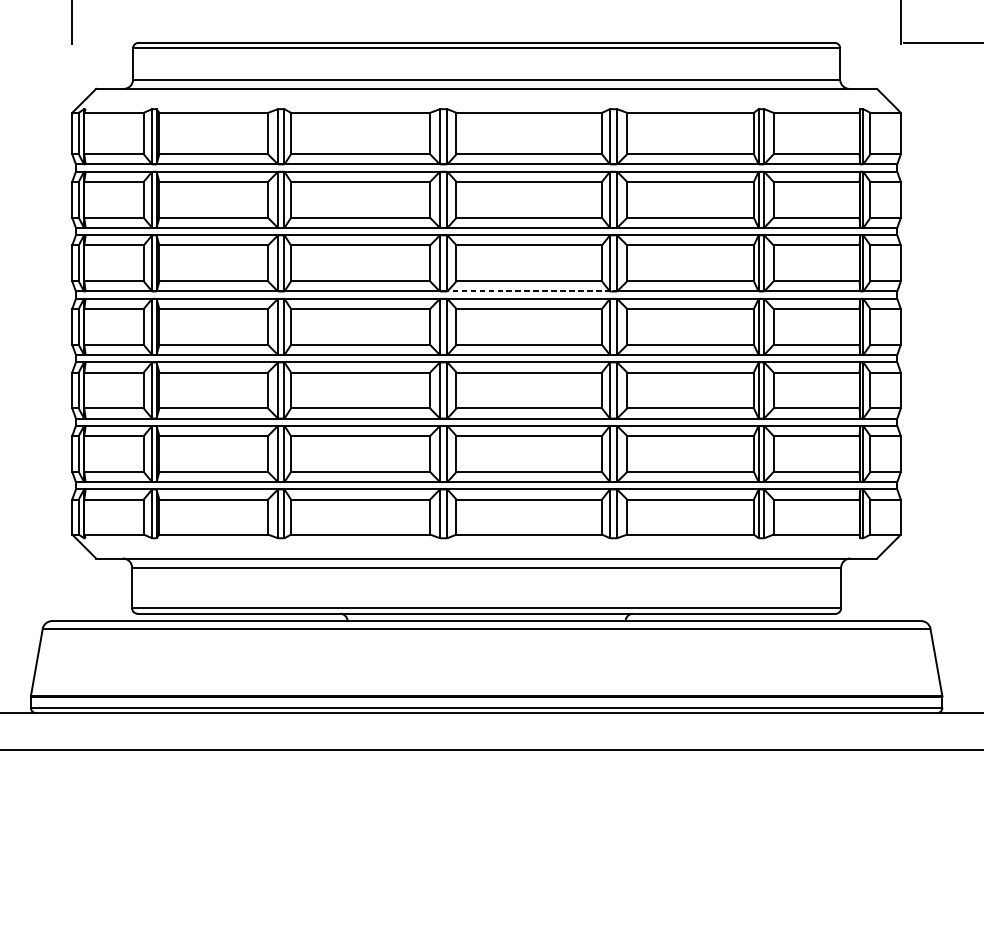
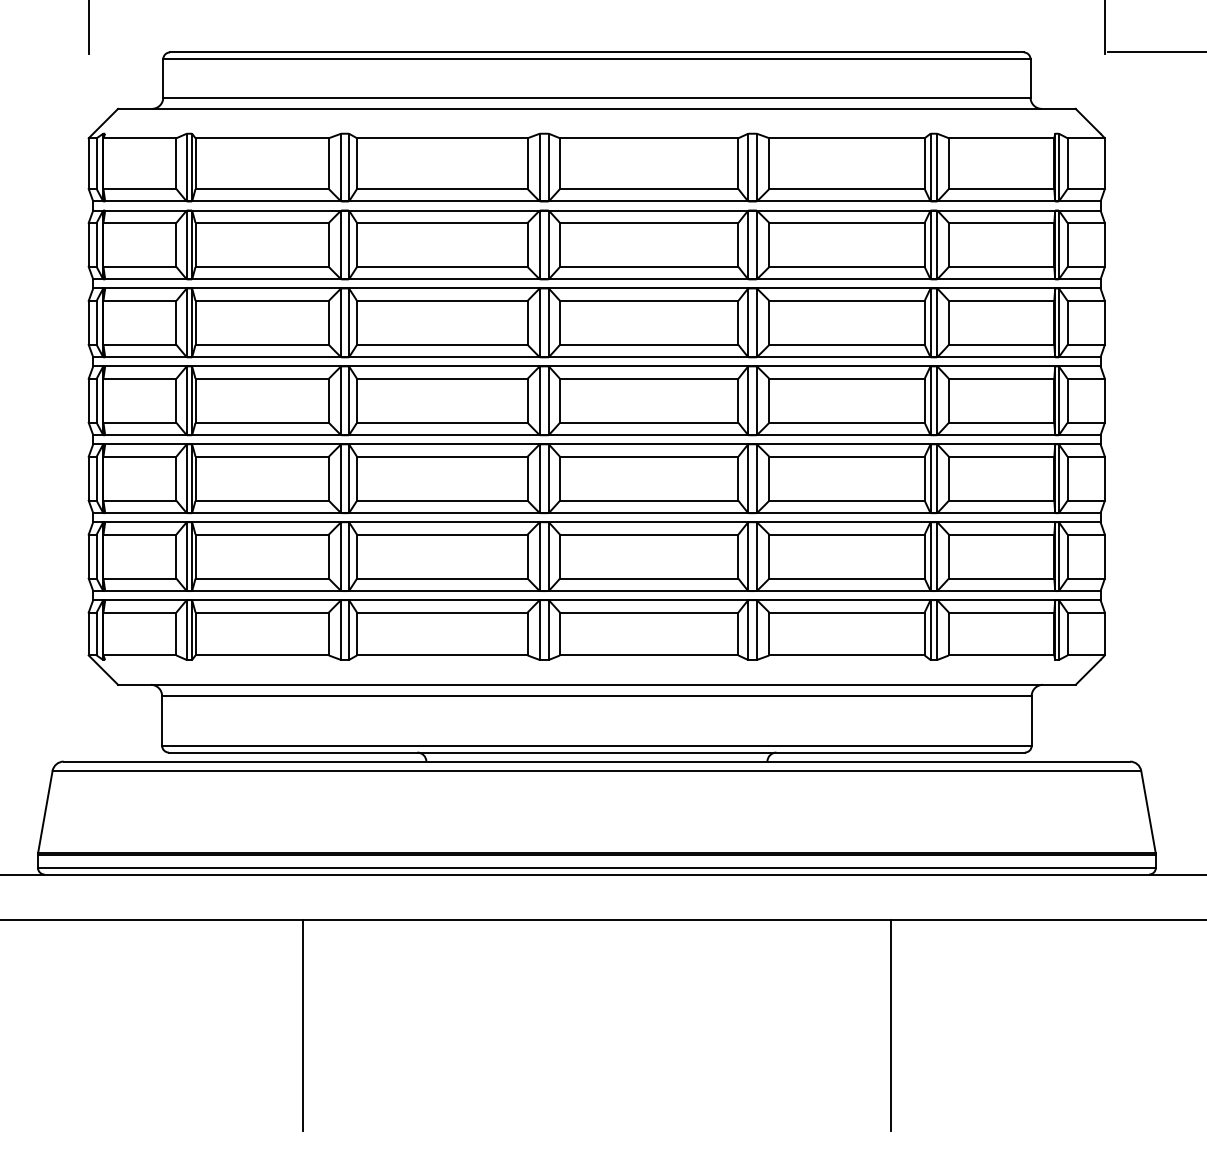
line: (528, 291) -> (648, 357), dashed -> solid
line: (247, 835) -> (303, 1024), added
line: (726, 835) -> (890, 1024), added

